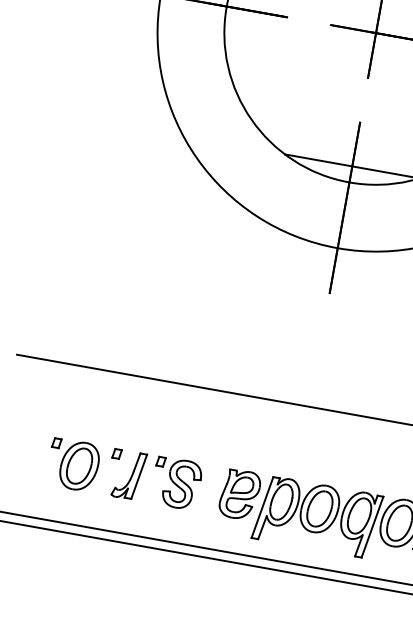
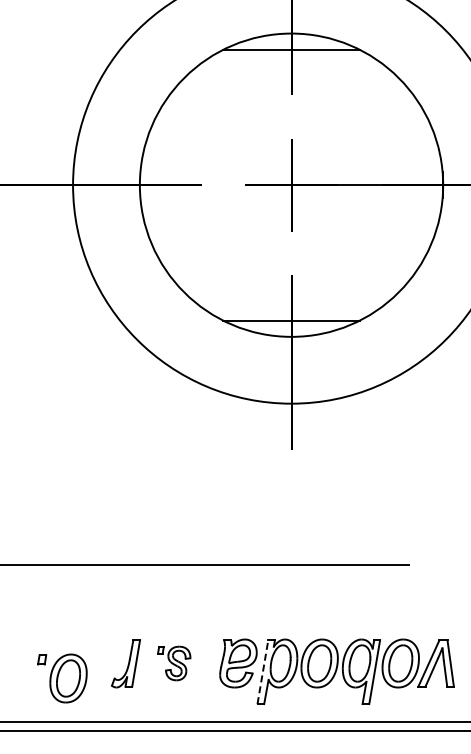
part: (117, 453) -> (110, 644), removed
part: (73, 465) -> (62, 678), moved
part: (176, 483) -> (174, 663), size x0.7
line: (262, 506) -> (262, 671), solid -> dashed

